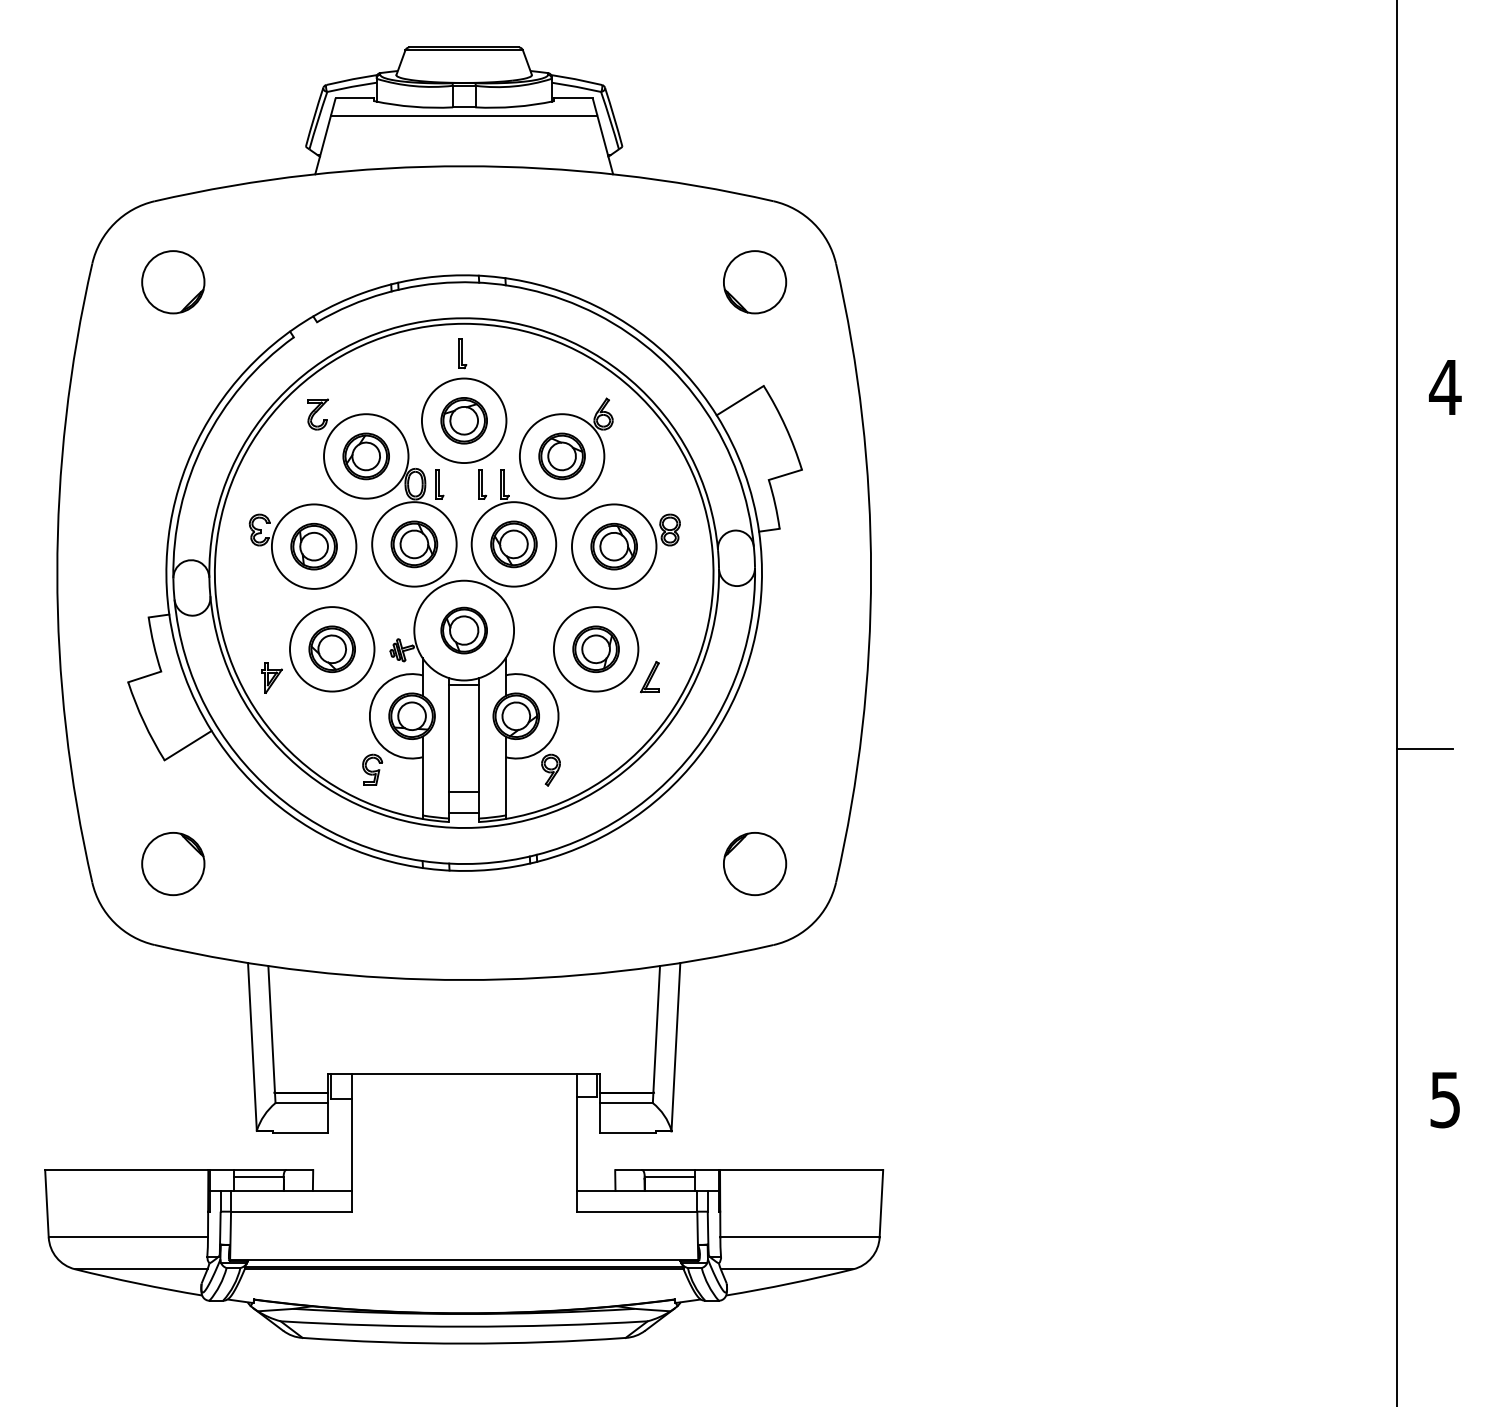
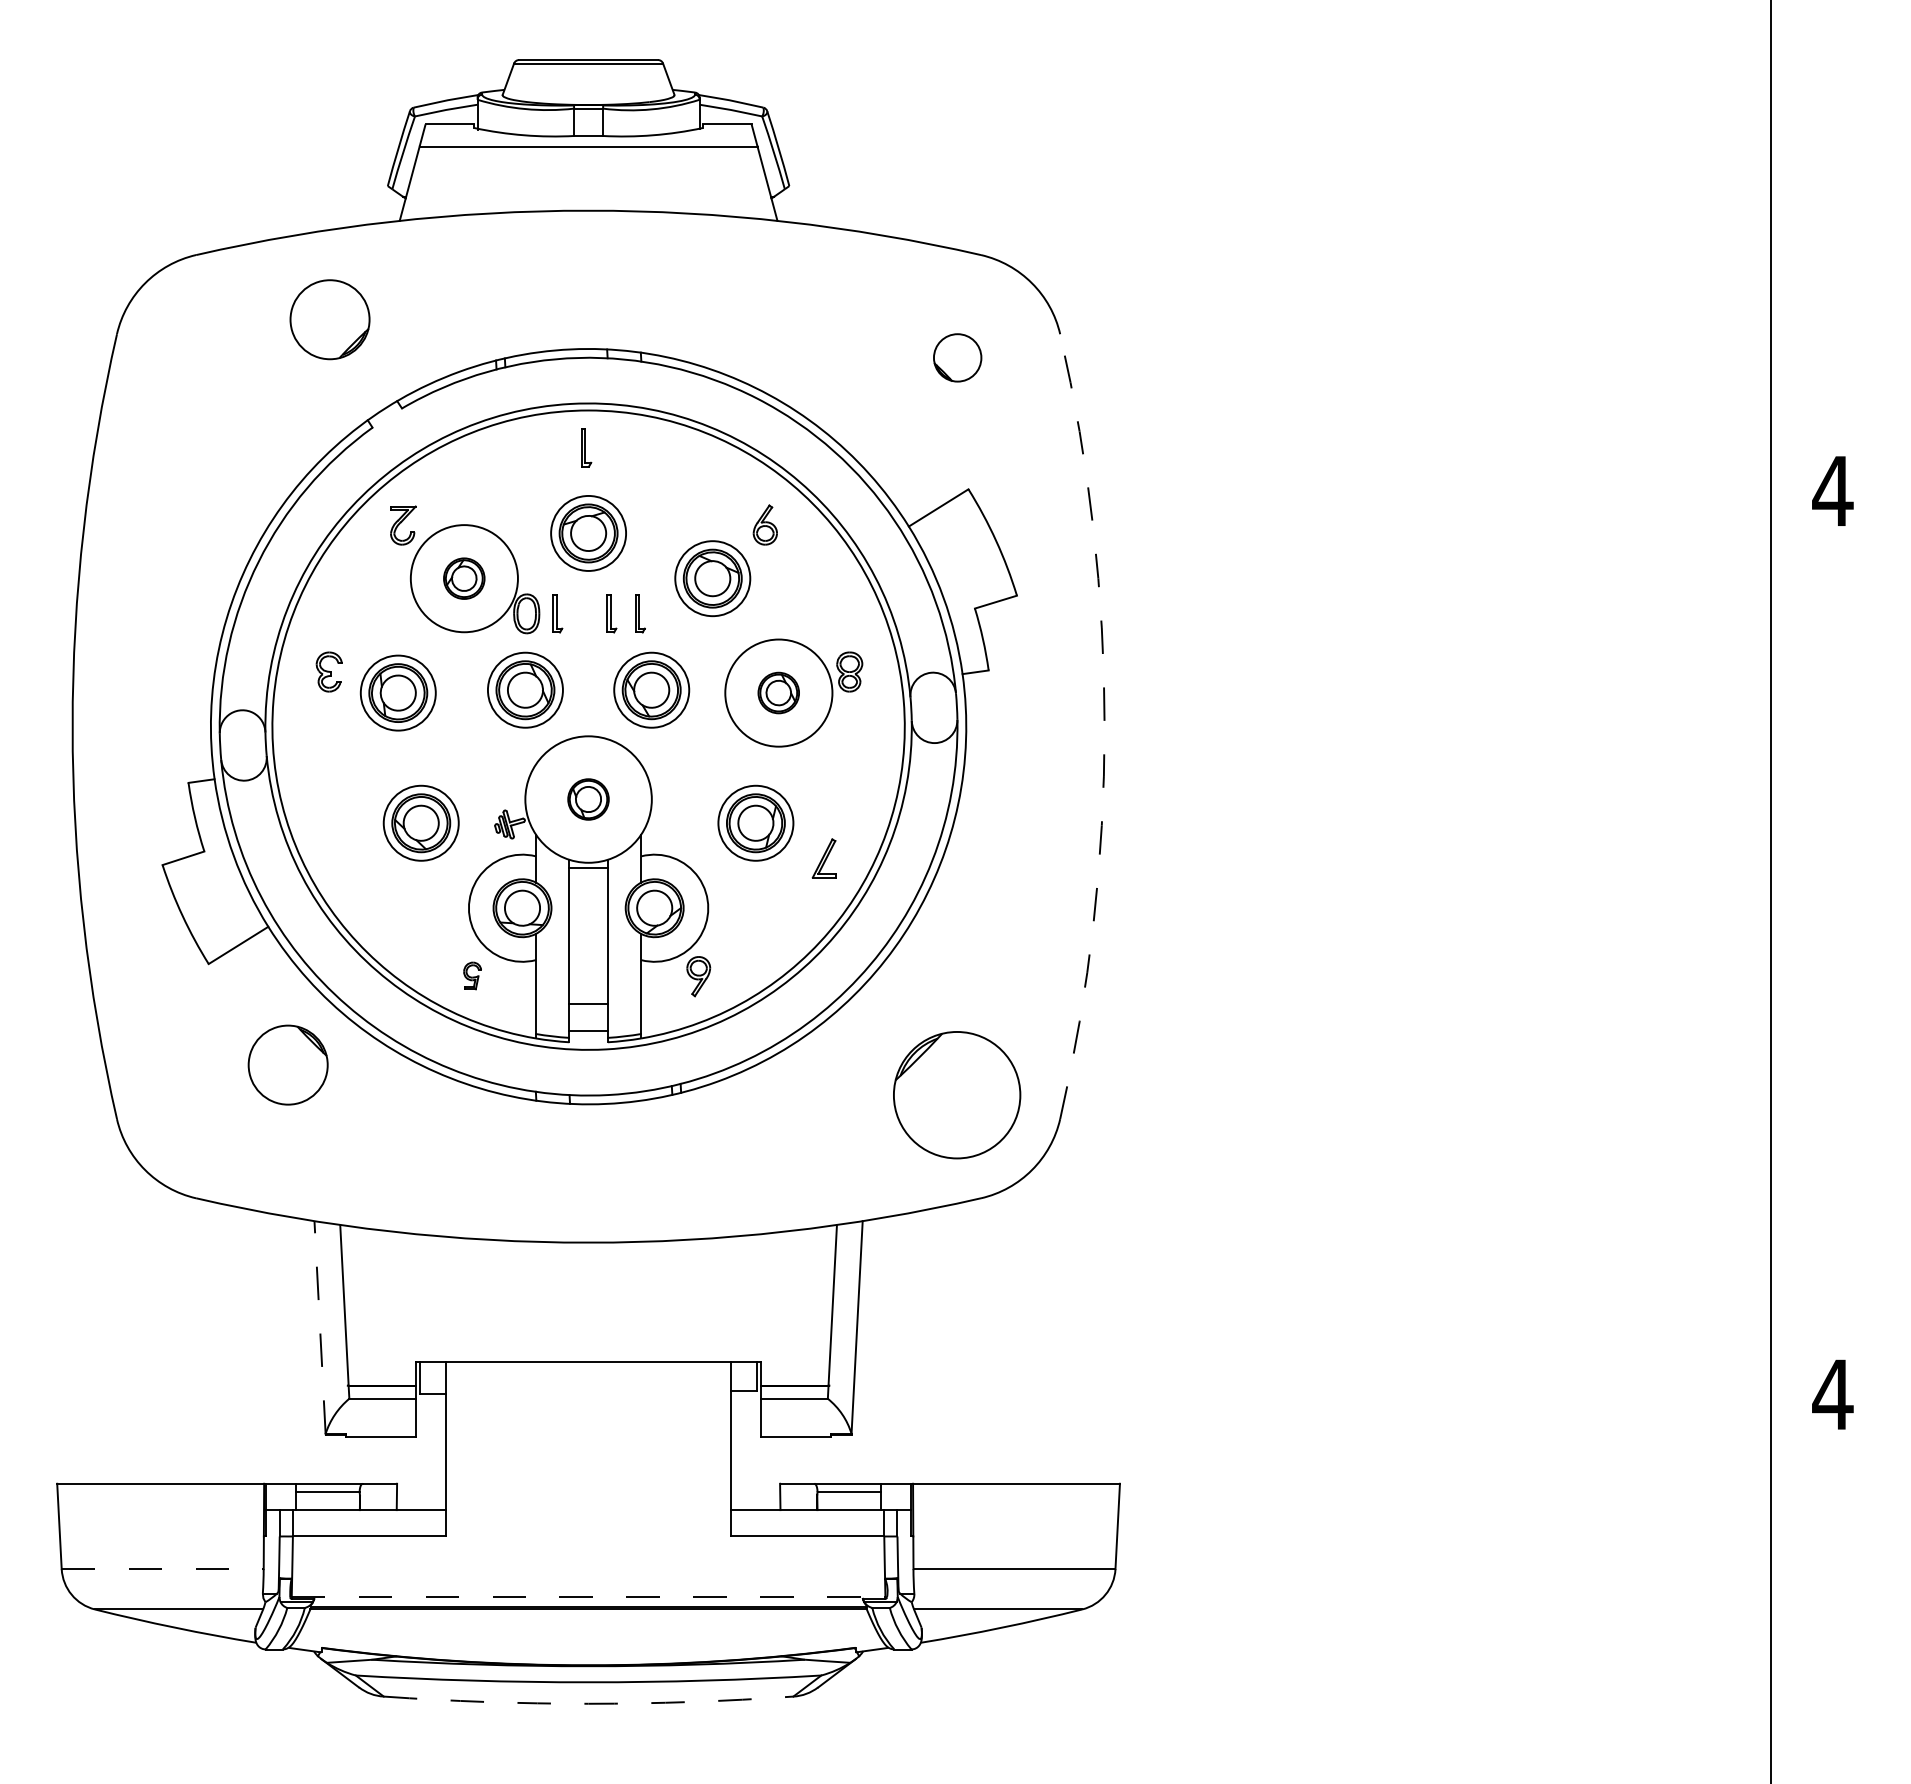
part: (173, 282) -> (330, 320), moved
part: (755, 282) -> (958, 358), size x0.6
circle: (463, 420) -> (587, 533), size x0.7
part: (365, 456) -> (463, 578), size x0.7
circle: (561, 456) -> (712, 578), size x0.7
circle: (414, 544) -> (525, 690), size x0.7
circle: (513, 544) -> (651, 690), size x0.7
circle: (313, 546) -> (397, 692), size x0.7
part: (613, 546) -> (777, 692), size x0.7
arc: (871, 573) -> (1105, 727), solid -> dashed
part: (463, 630) -> (587, 799), size x0.7
circle: (332, 649) -> (421, 823), size x0.7
circle: (595, 649) -> (755, 823), size x0.7
part: (271, 677) -> (344, 859), removed
line: (1424, 749) -> (1806, 950), removed
part: (372, 769) -> (472, 975), size x0.7
part: (173, 864) -> (288, 1065), moved
part: (755, 864) -> (958, 1096), size x1.6
line: (252, 1046) -> (320, 1326), solid -> dashed
text: (1444, 1100) -> (1831, 1395), 5 -> 4
line: (128, 1237) -> (162, 1569), solid -> dashed
line: (464, 1259) -> (588, 1597), solid -> dashed
arc: (464, 1343) -> (588, 1703), solid -> dashed

